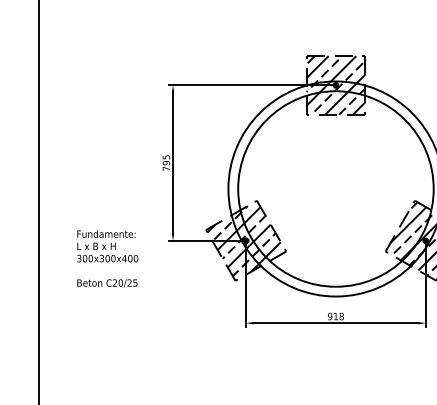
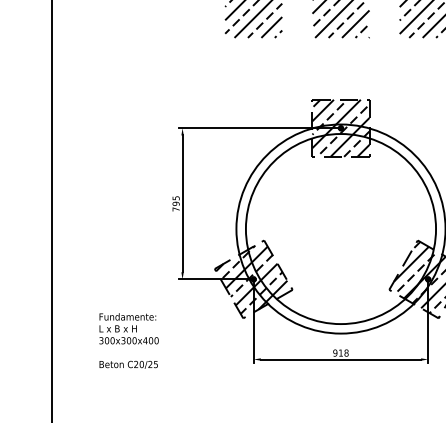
text: (107, 258) -> (128, 340), moved

